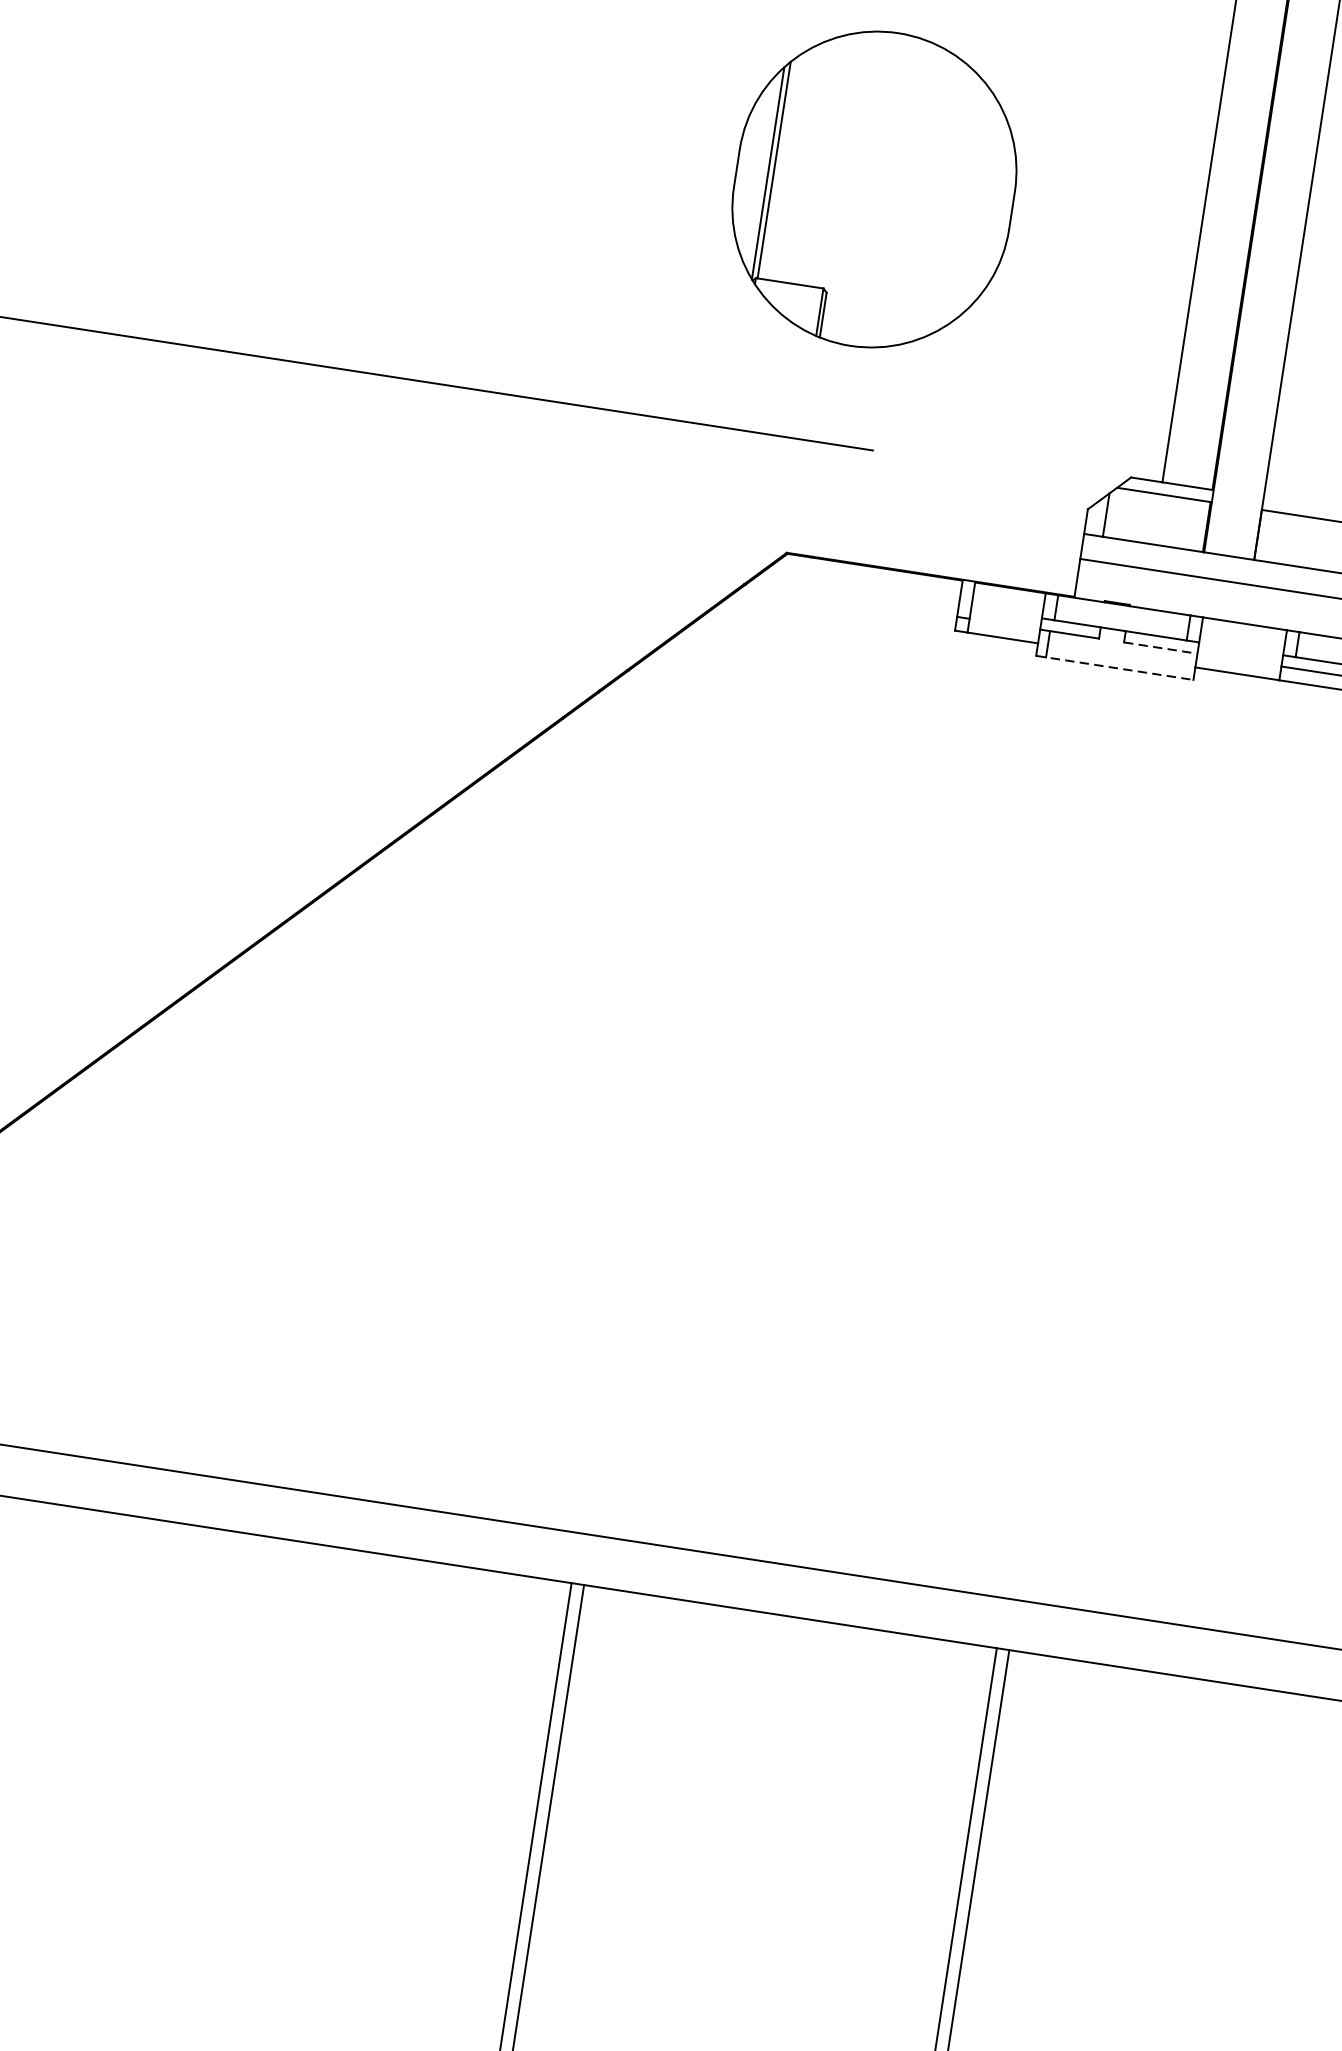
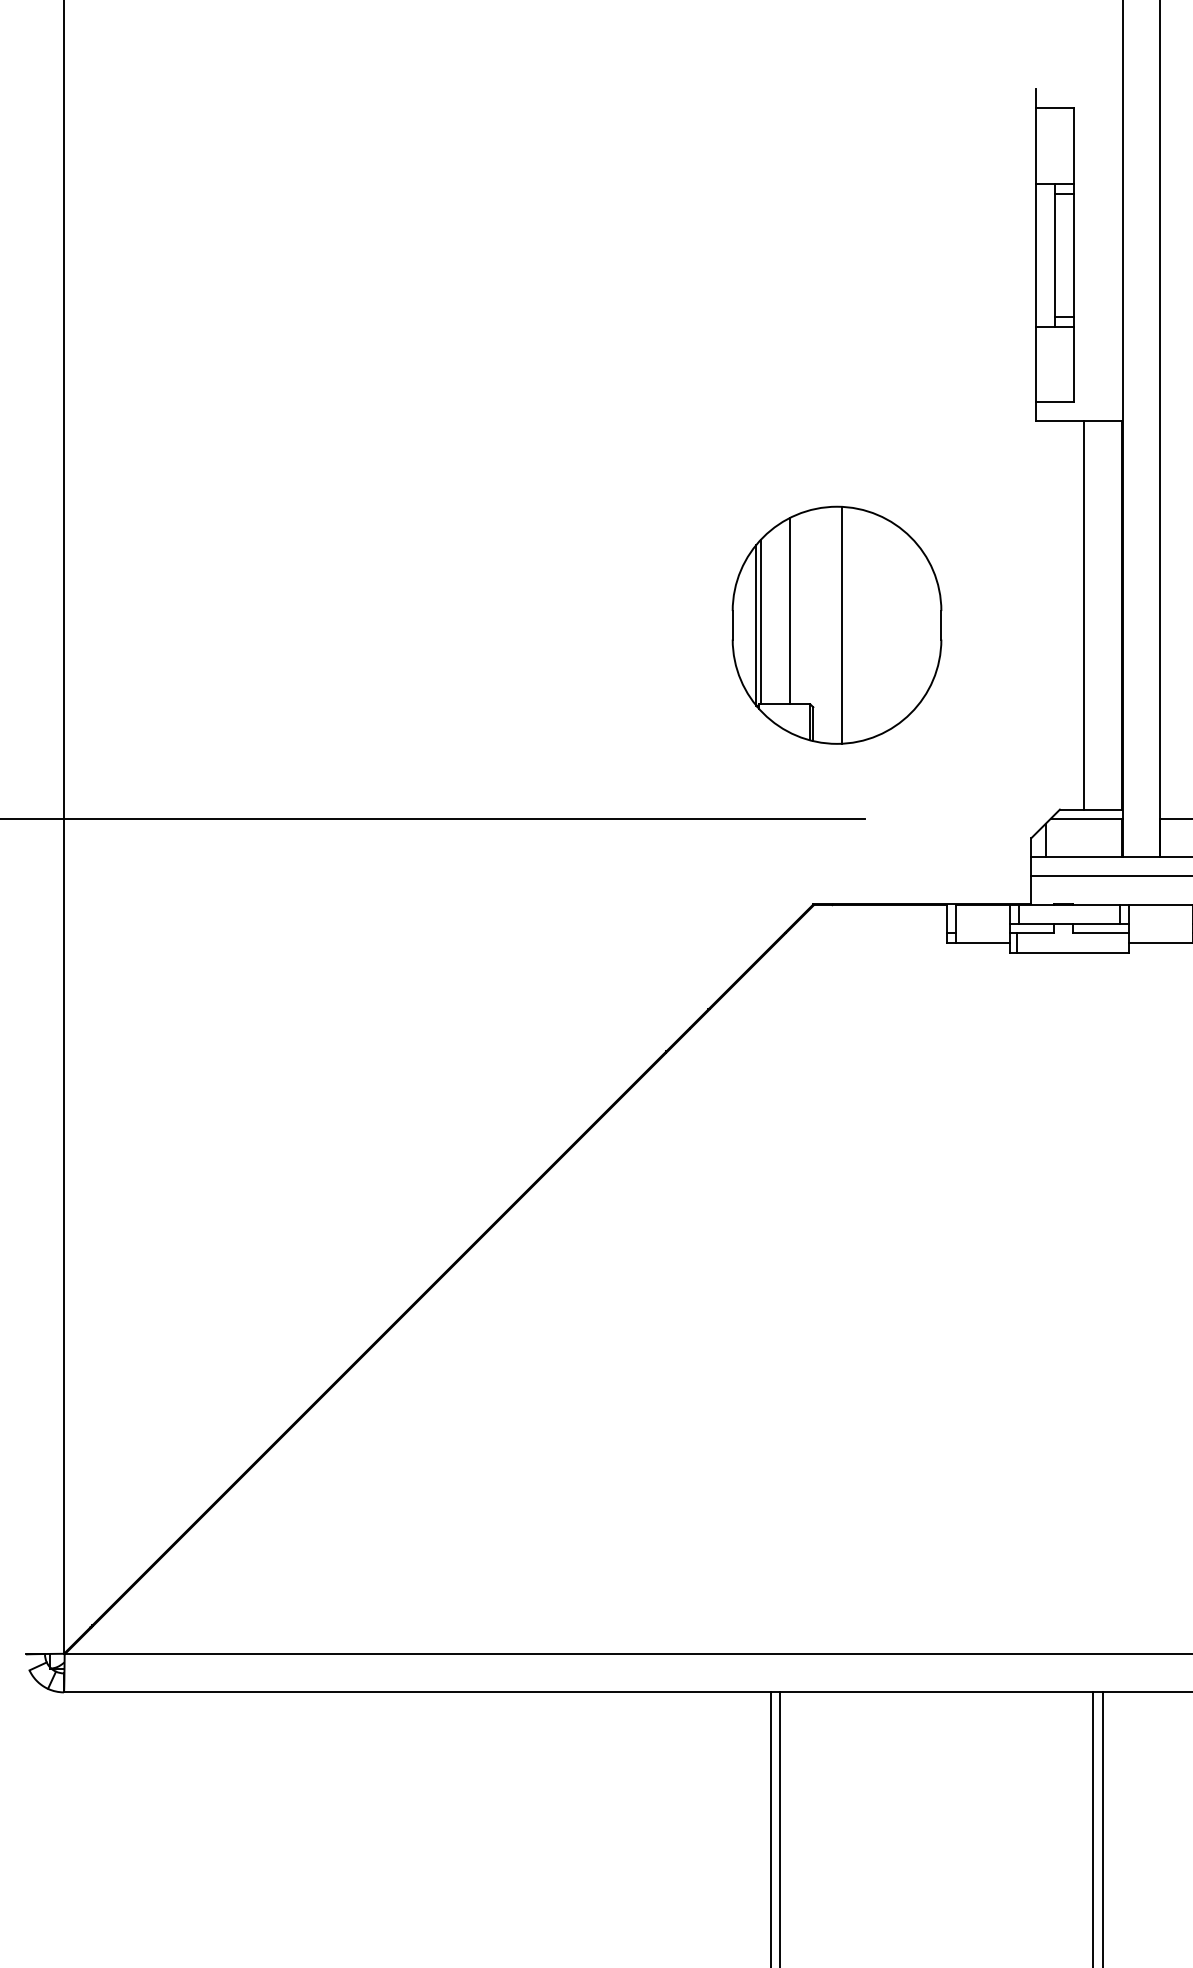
line: (814, 161) -> (789, 611), added
line: (880, 189) -> (841, 624), added
line: (1161, 647) -> (1101, 932), dashed -> solid
line: (1114, 667) -> (1069, 952), dashed -> solid

